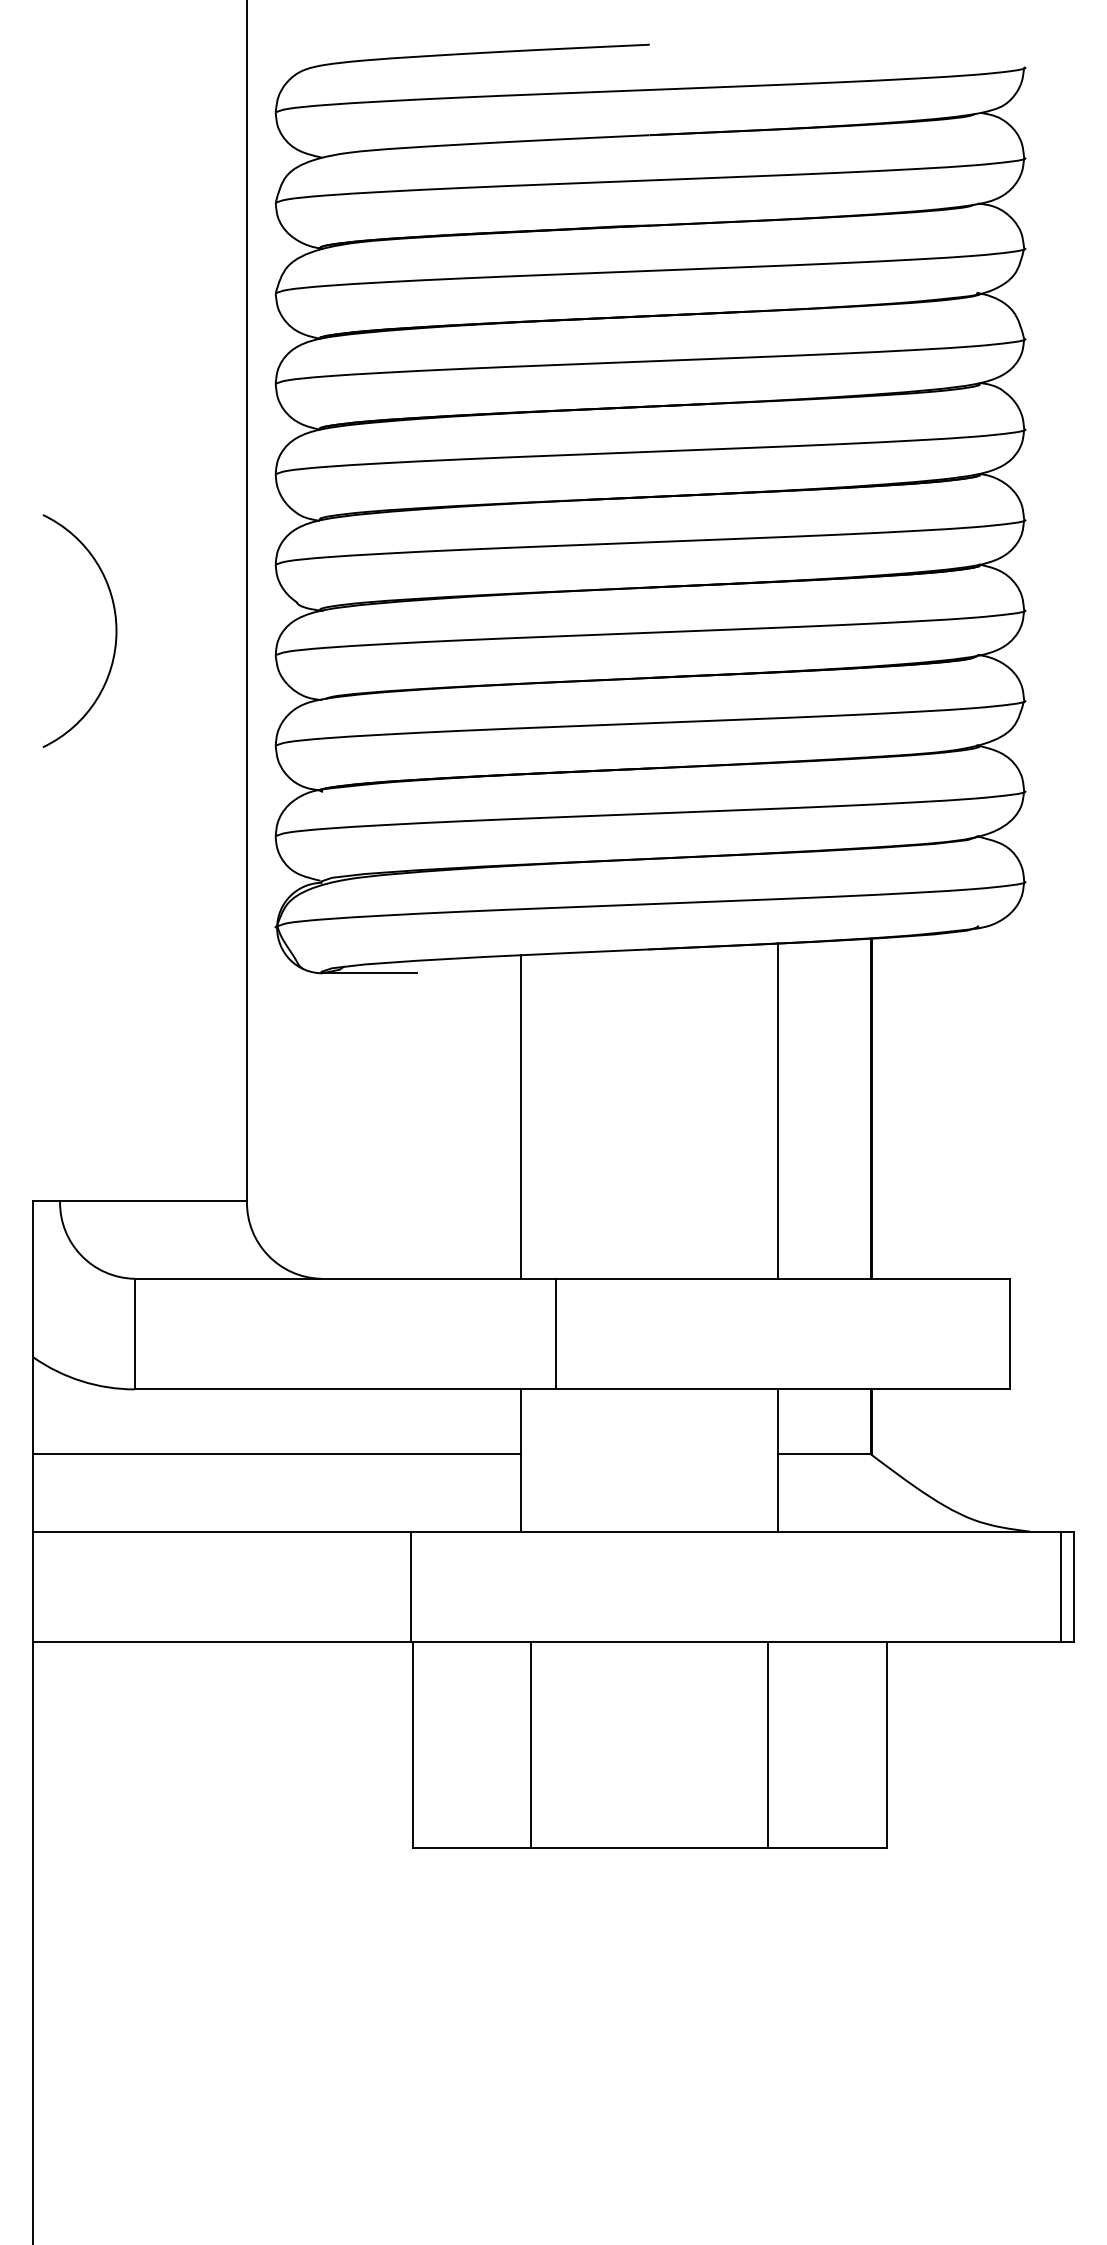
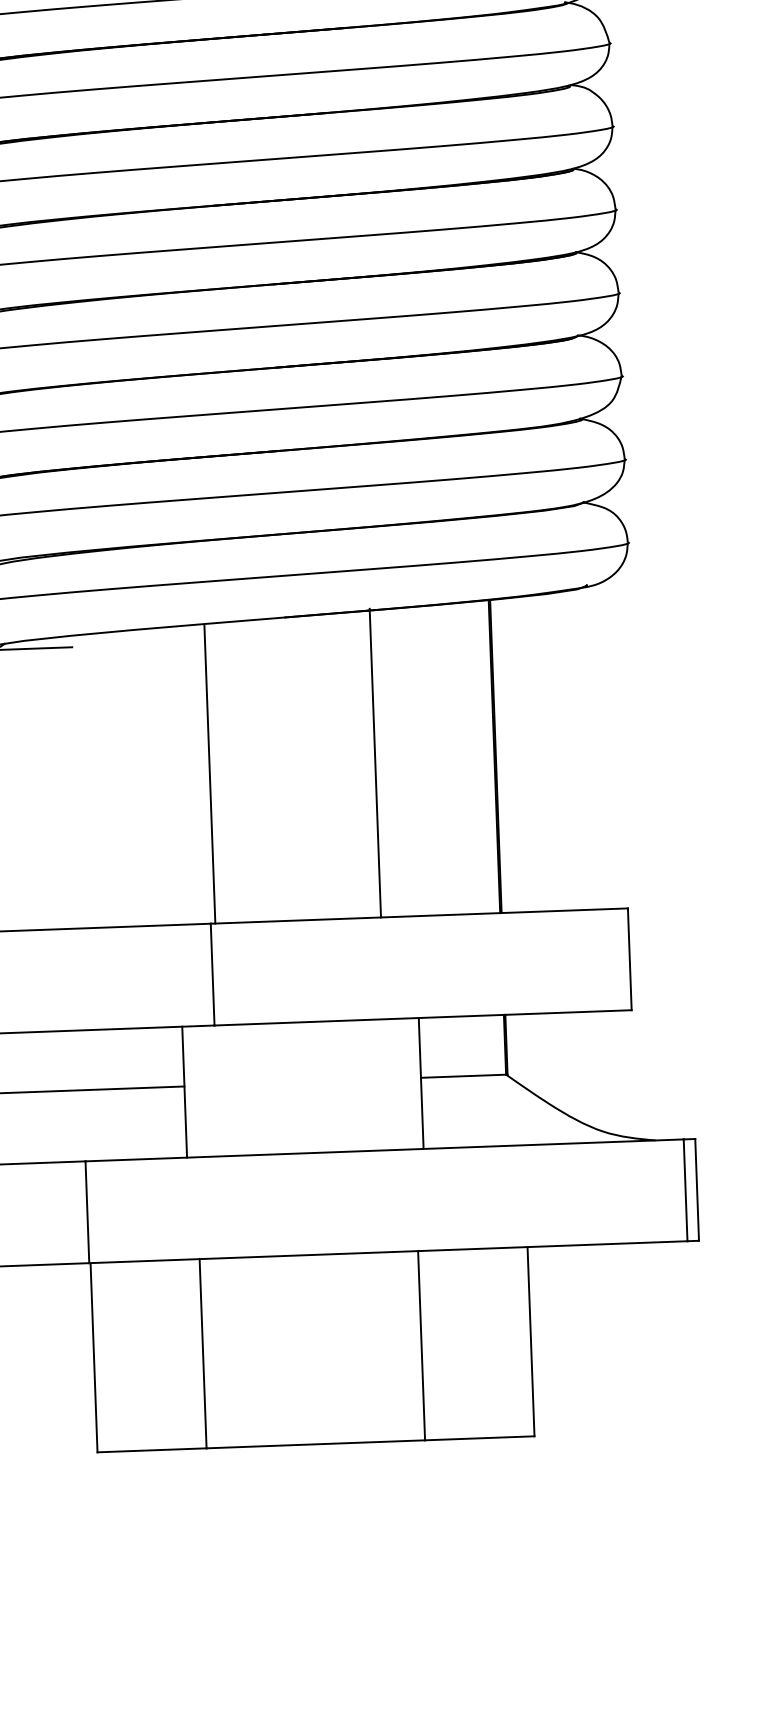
line: (778, 1110) -> (375, 762), moved
line: (521, 1116) -> (209, 774), moved

